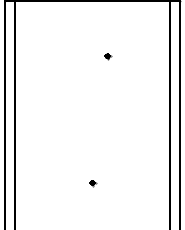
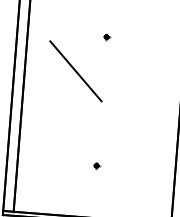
part: (108, 56) -> (107, 37), moved
line: (64, 91) -> (75, 70), added

